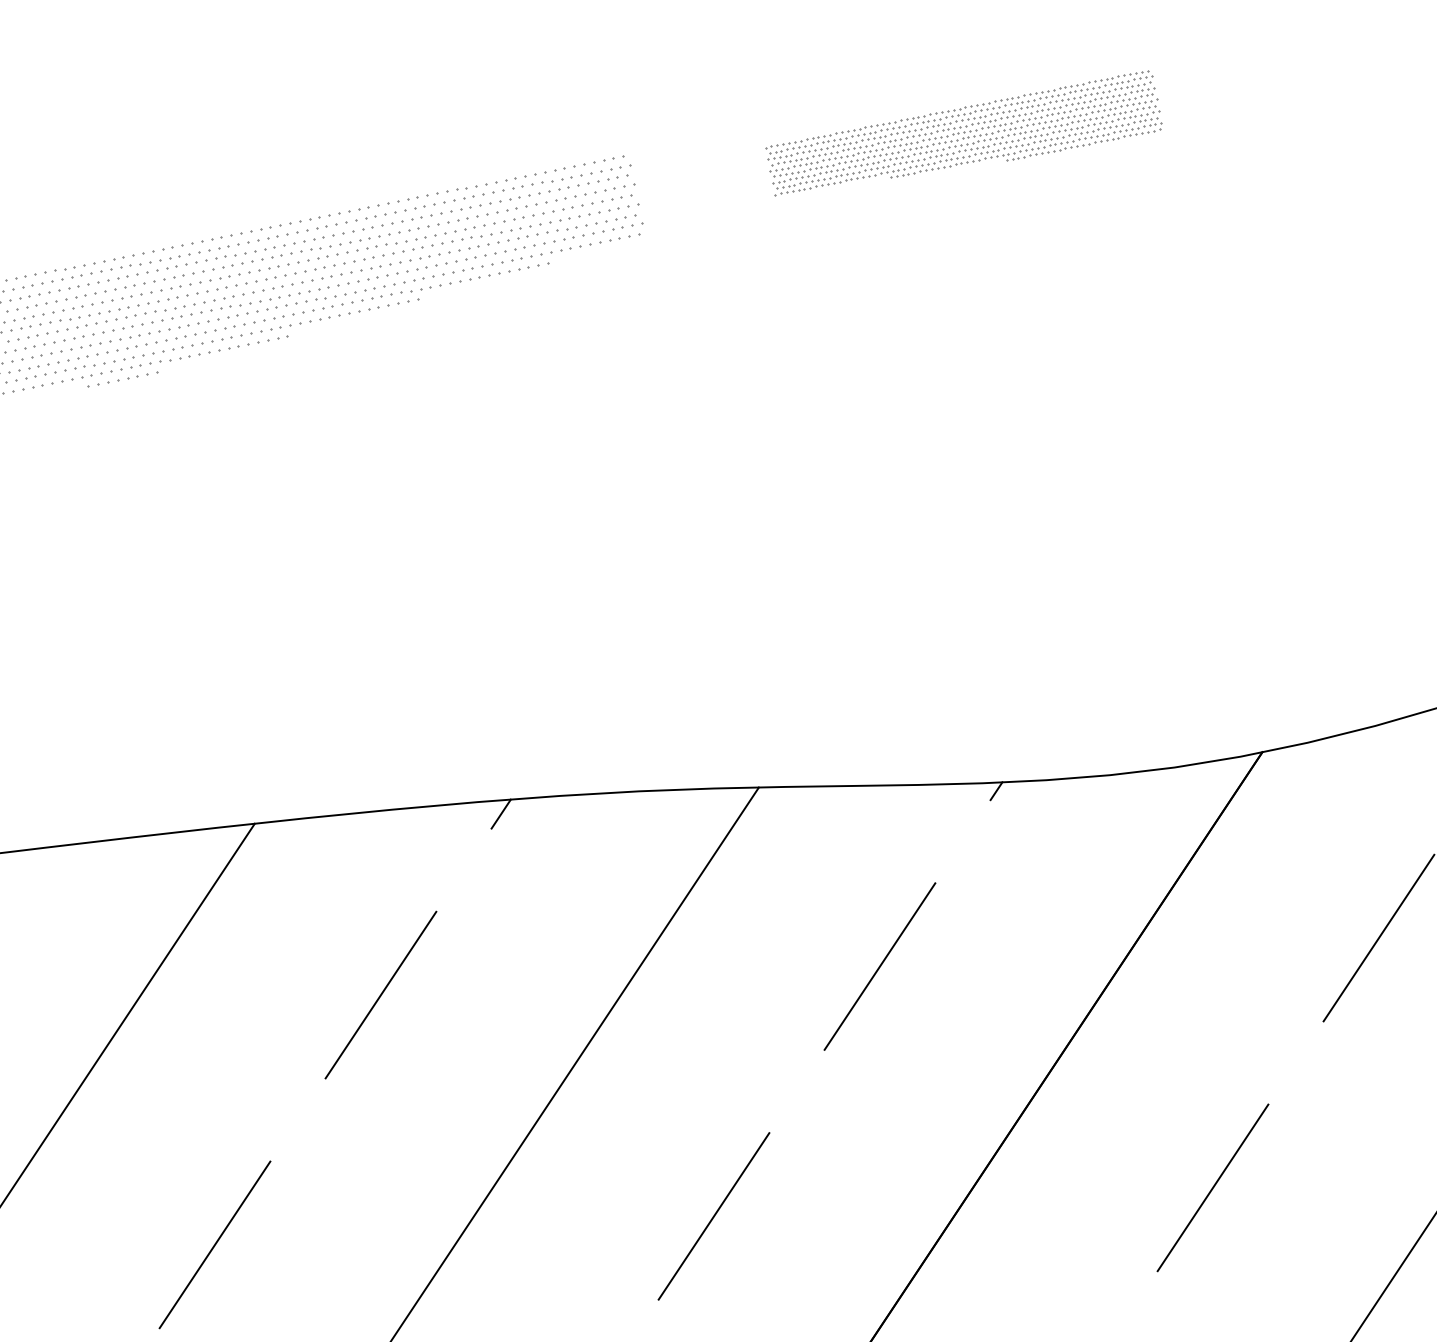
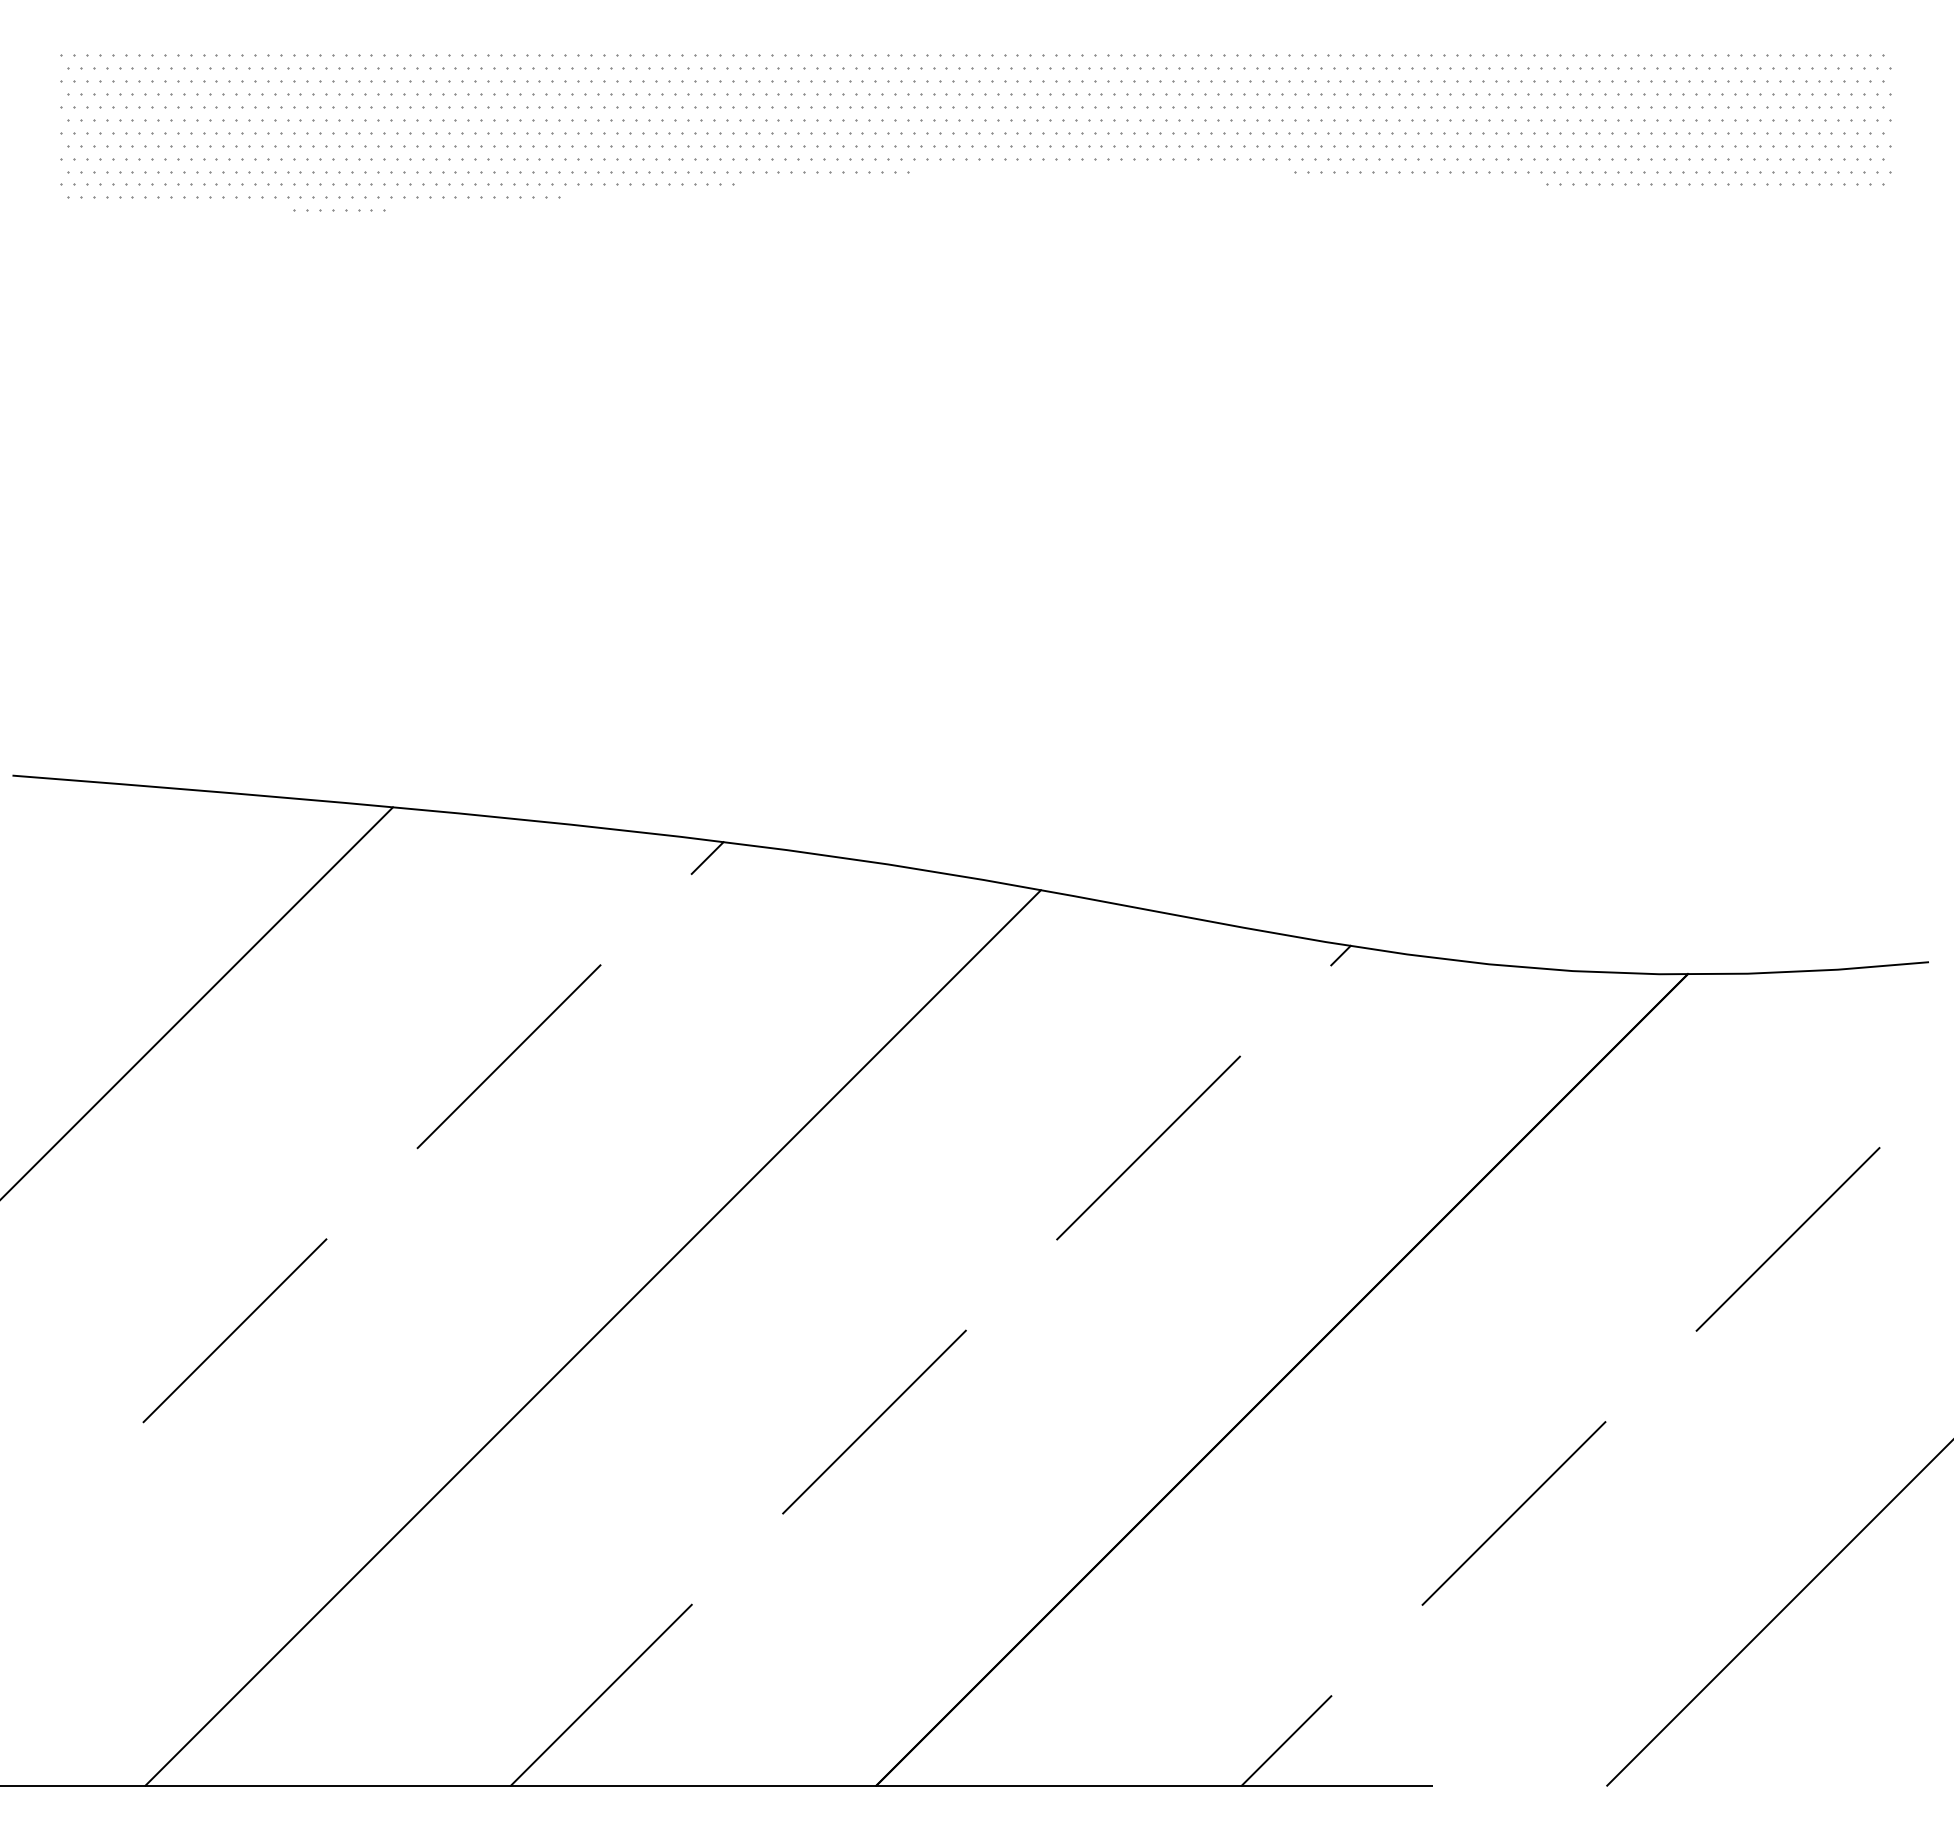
part: (963, 137) -> (1466, 119), size x1.67

